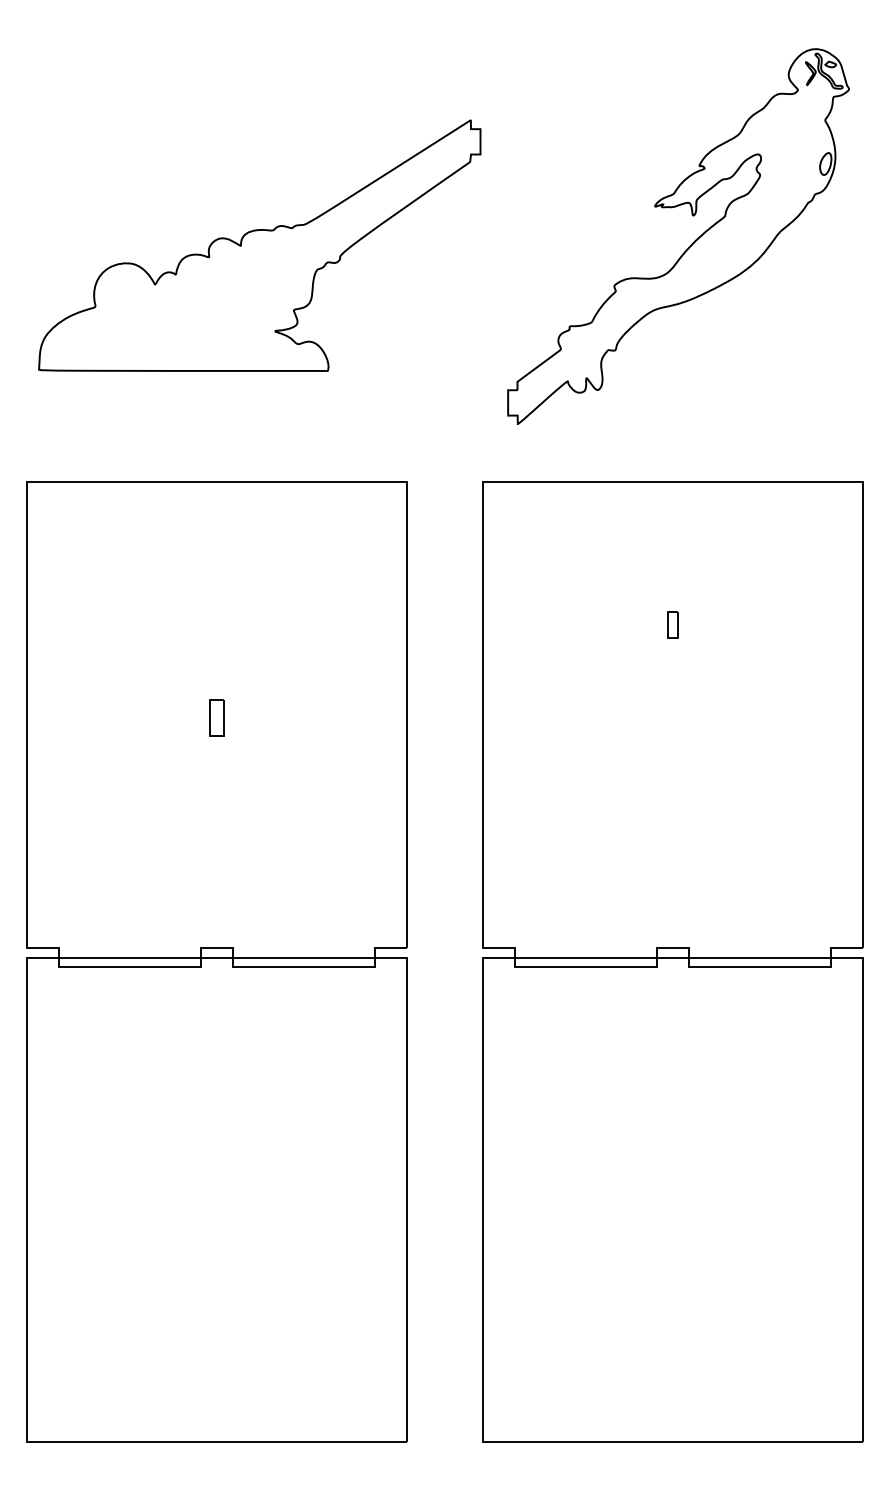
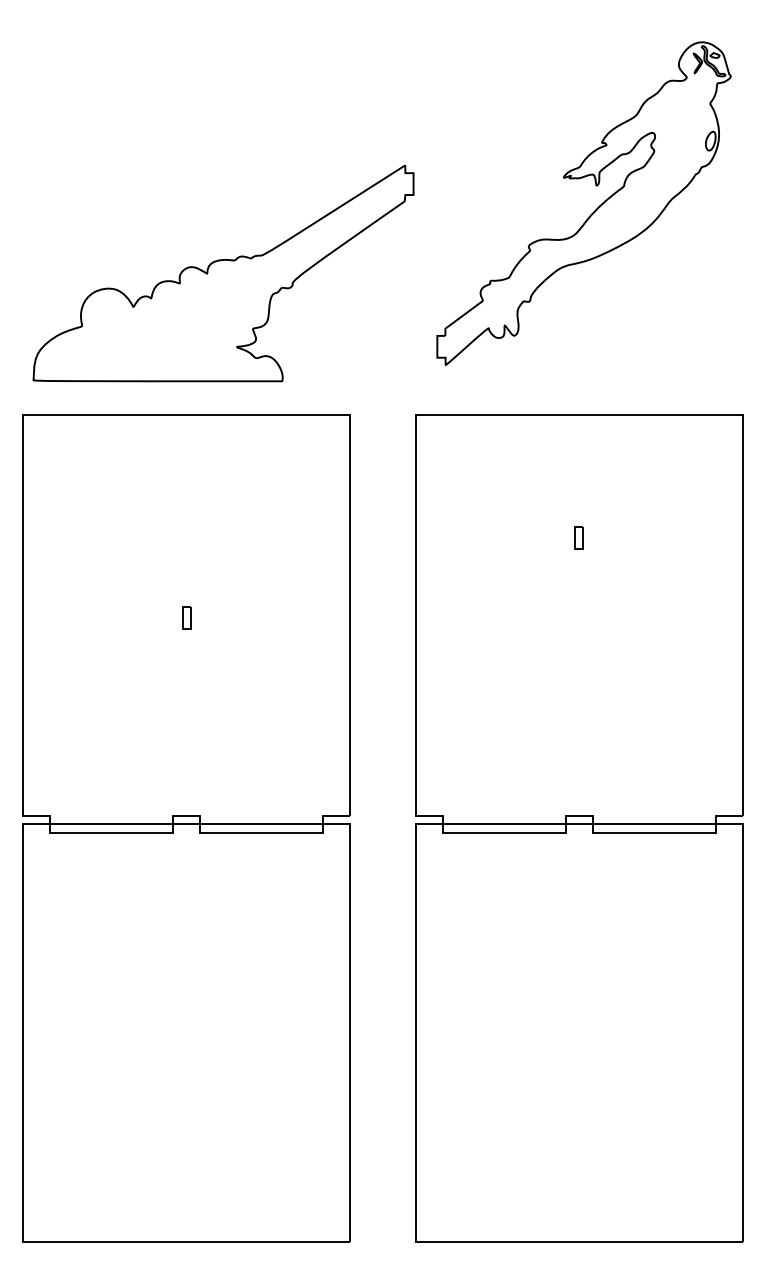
part: (259, 245) -> (223, 273), moved
part: (216, 717) -> (186, 617), size x0.71

